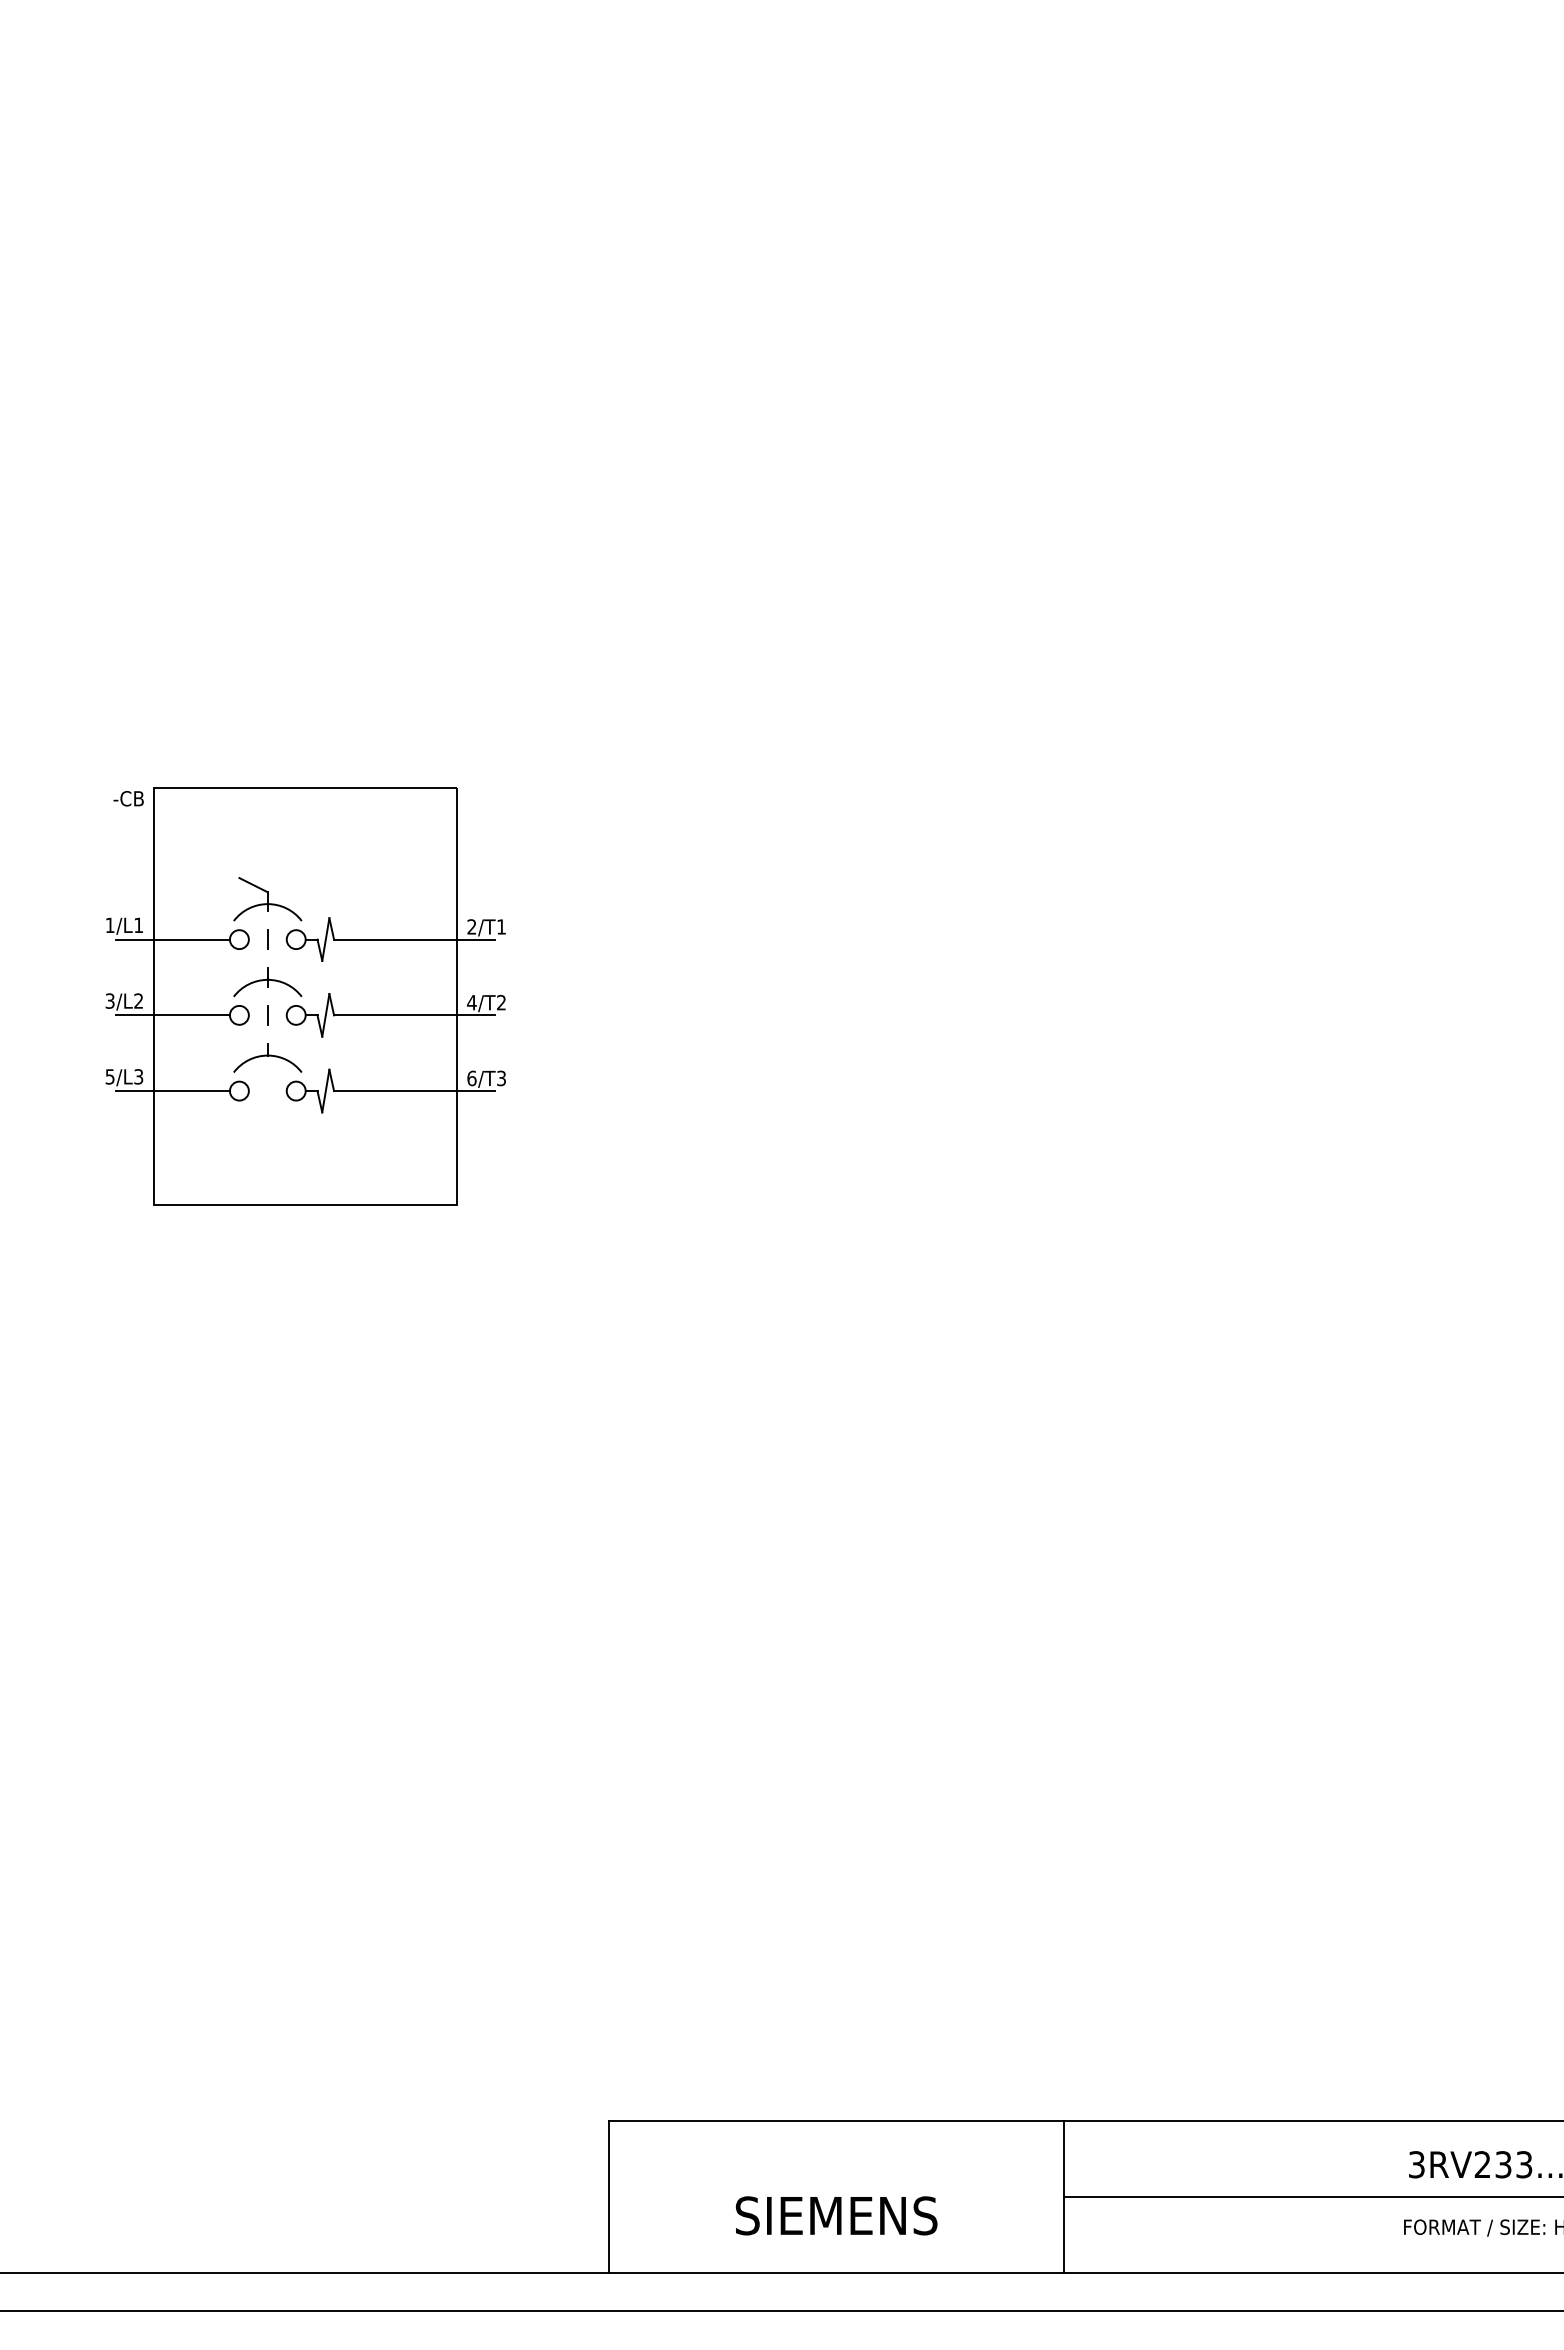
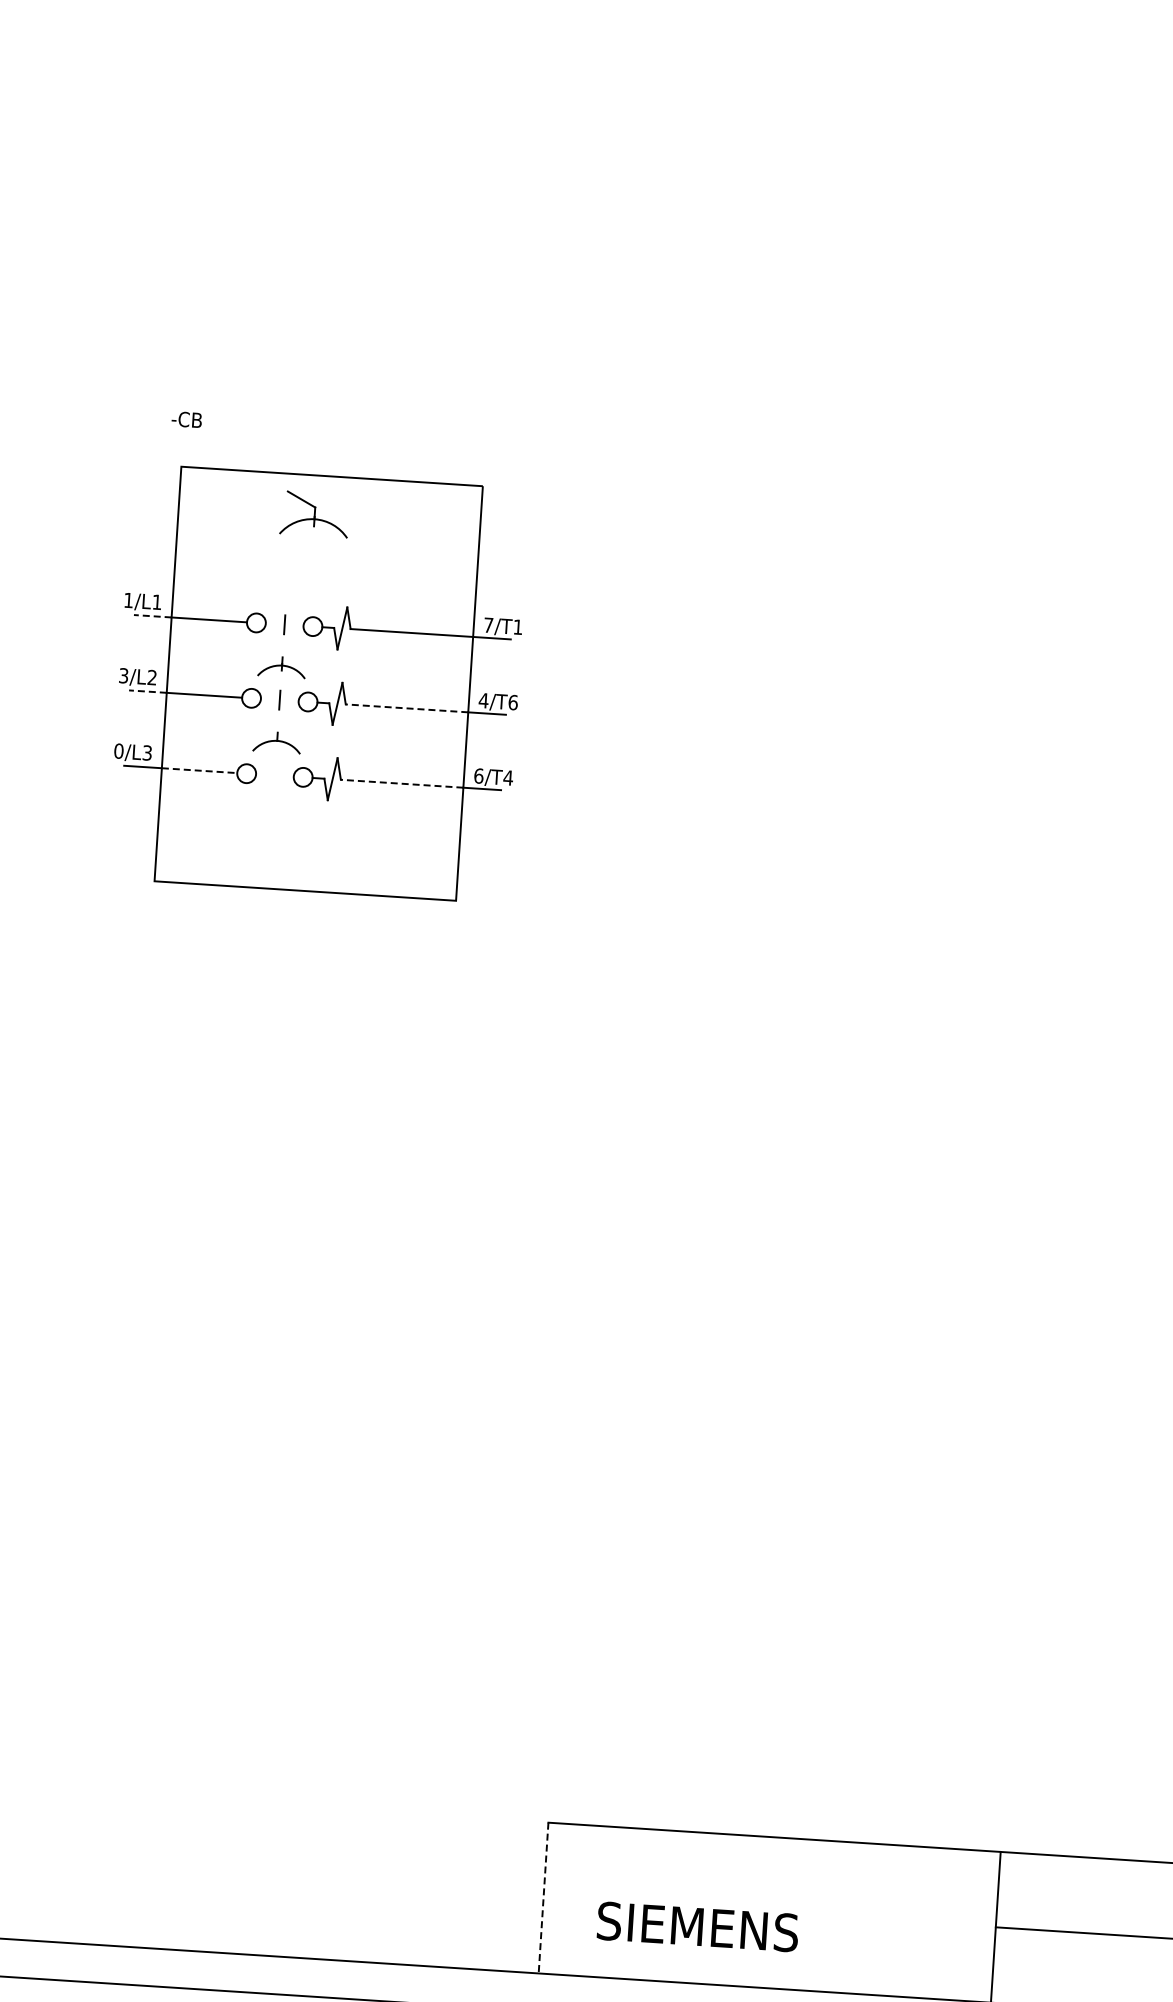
text: (128, 798) -> (186, 419), moved
part: (267, 899) -> (314, 514), moved
text: (471, 926) -> (488, 624), 2/T1 -> 7/T1
line: (135, 939) -> (153, 616), solid -> dashed
part: (267, 982) -> (281, 667), size x0.7
text: (501, 1002) -> (513, 702), 4/T2 -> 4/T6
line: (135, 1015) -> (148, 691), solid -> dashed
line: (395, 1015) -> (406, 708), solid -> dashed
part: (267, 1057) -> (276, 742), size x0.7
text: (109, 1076) -> (118, 750), 5/L3 -> 0/L3
text: (501, 1078) -> (508, 778), 6/T3 -> 6/T4
line: (192, 1091) -> (199, 771), solid -> dashed
line: (395, 1091) -> (401, 784), solid -> dashed
line: (609, 2196) -> (543, 1897), solid -> dashed
text: (836, 2215) -> (697, 1926), moved

